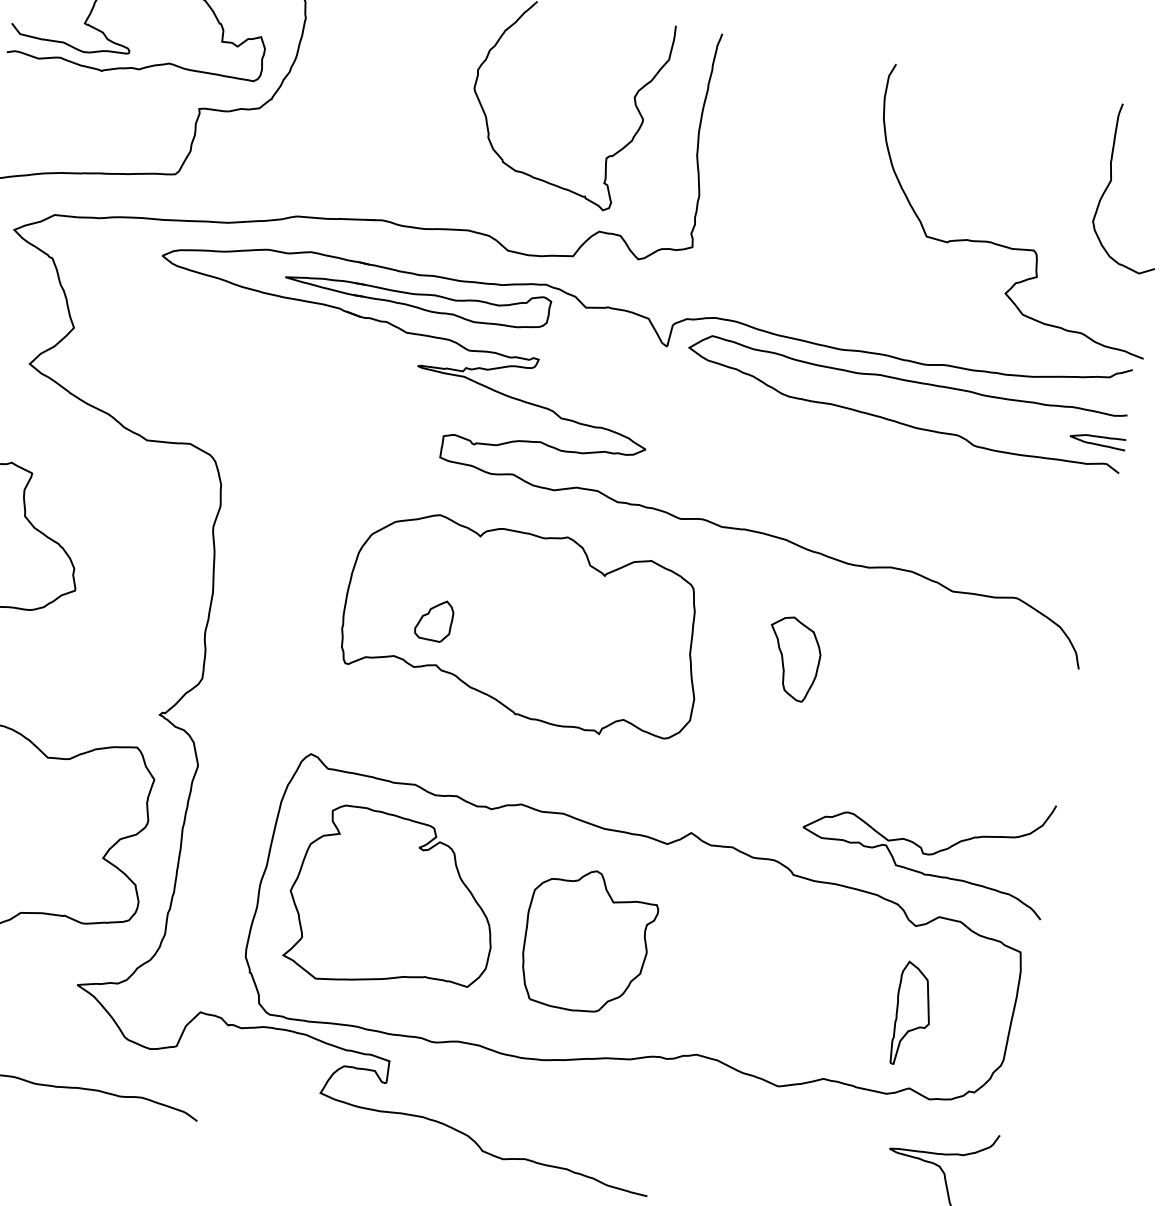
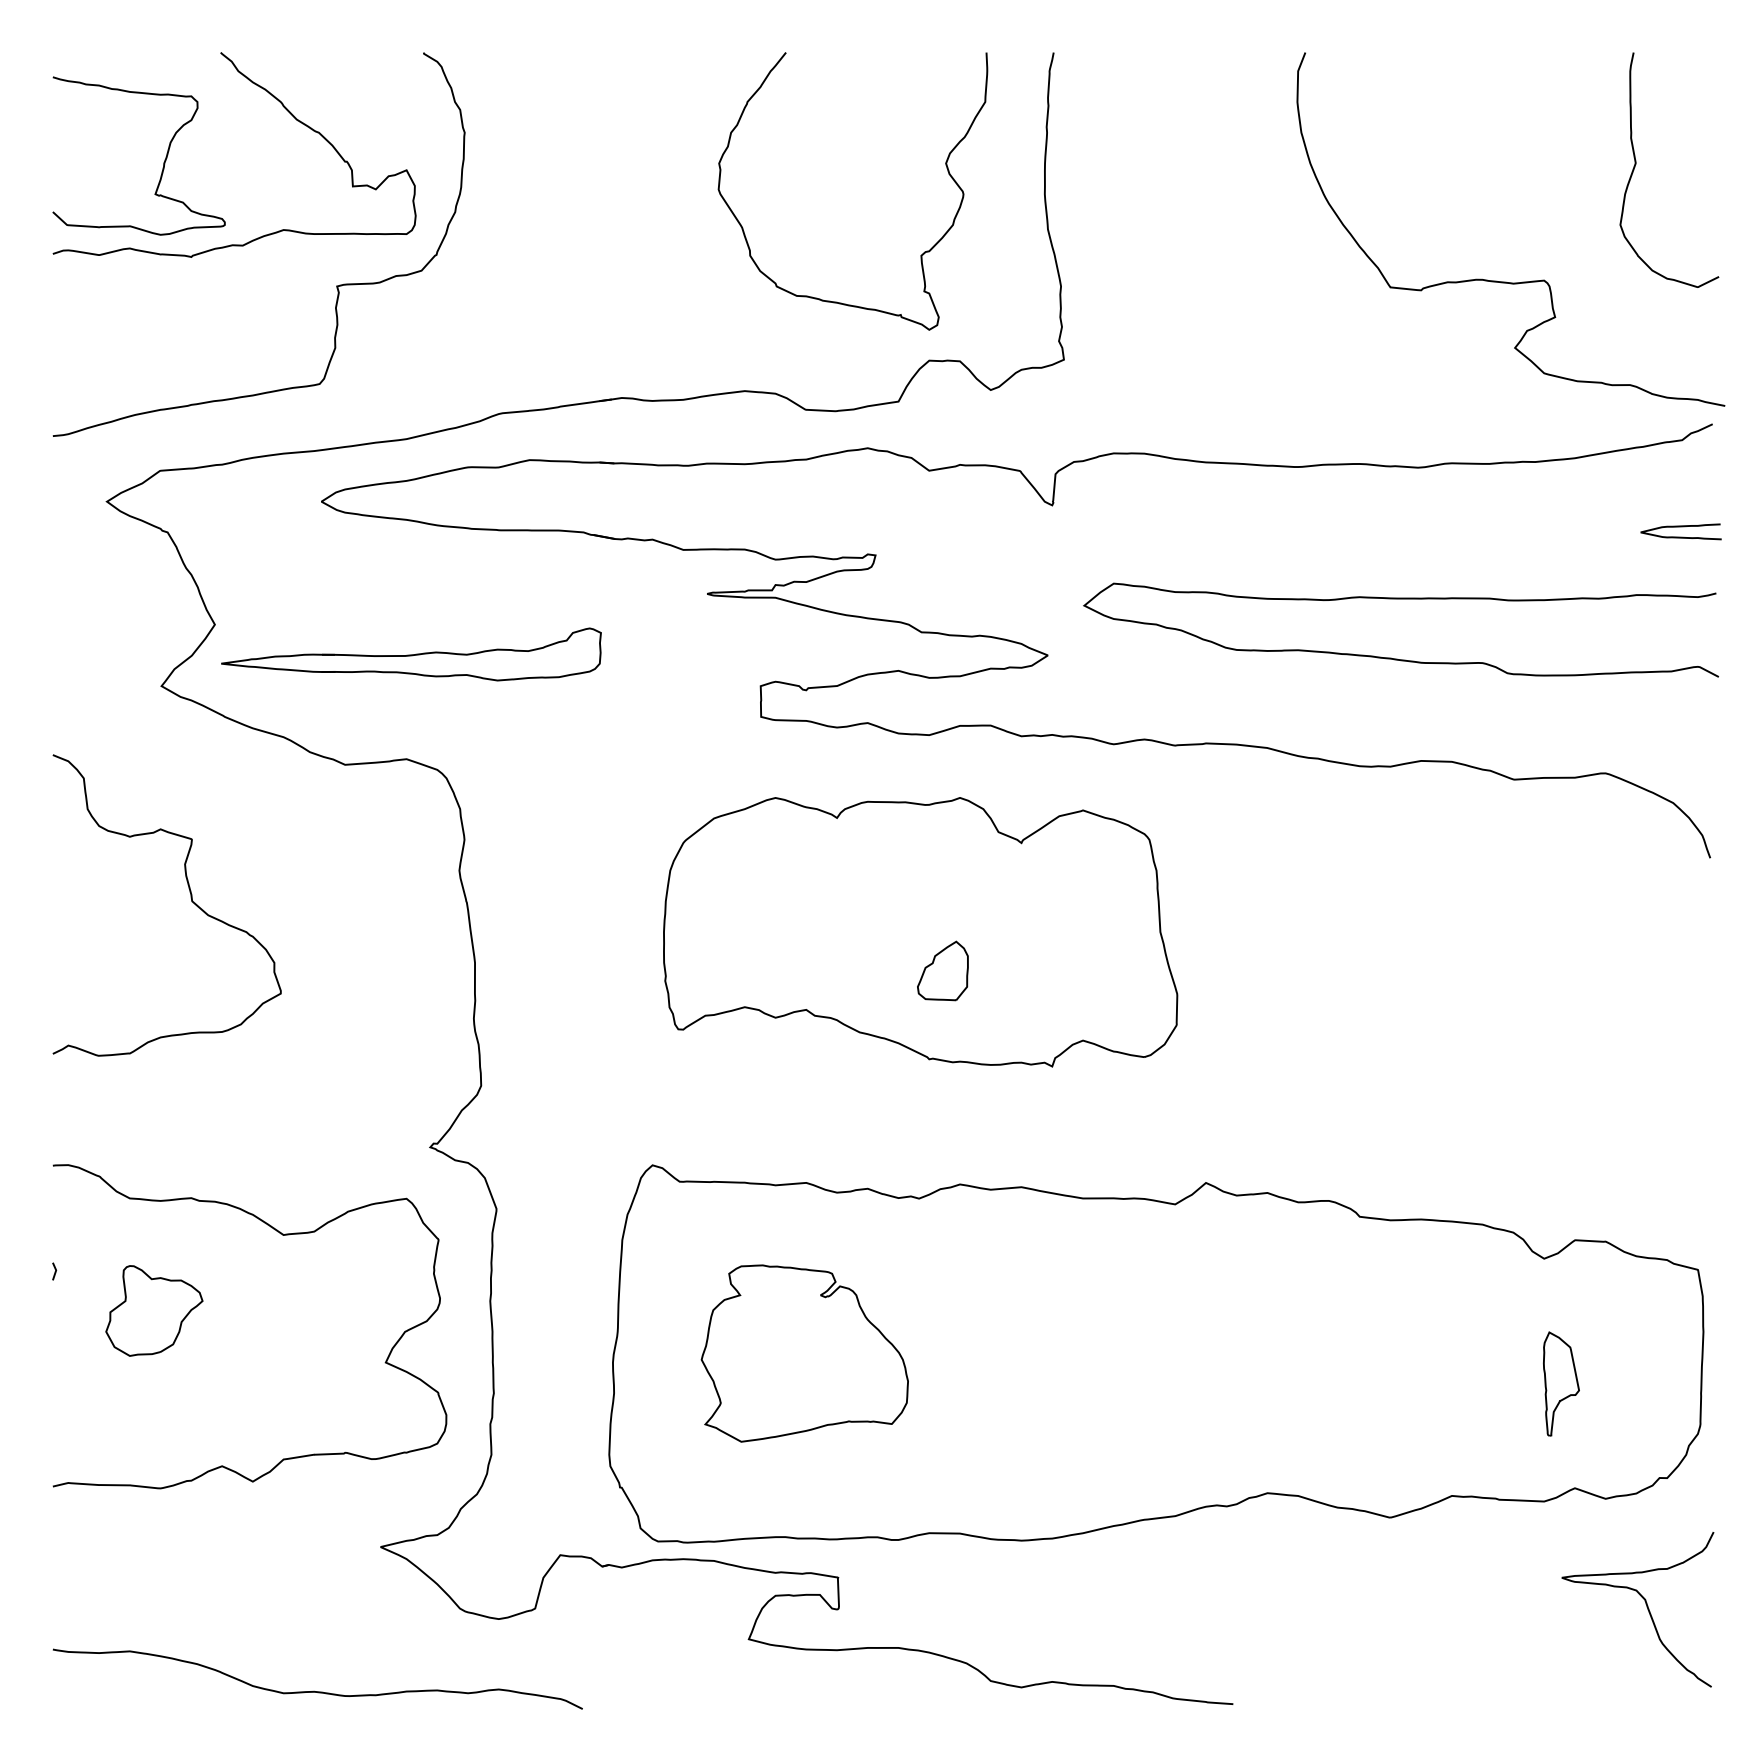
part: (417, 293) -> (411, 654), moved
curve: (899, 421) -> (1397, 658), moved
part: (434, 619) -> (942, 970), moved
part: (792, 658) -> (1305, 913), removed
curve: (921, 847) -> (1532, 1146), removed
part: (393, 902) -> (804, 1353), size x0.7
part: (588, 941) -> (1087, 1360), removed
part: (912, 1014) -> (1561, 1383), size x0.7

